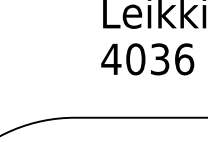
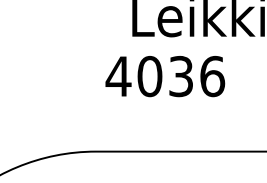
text: (147, 59) -> (165, 76), moved

